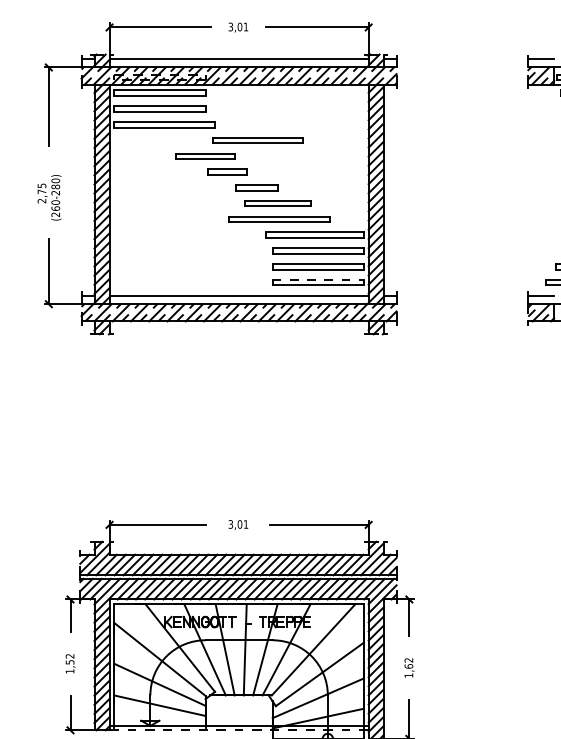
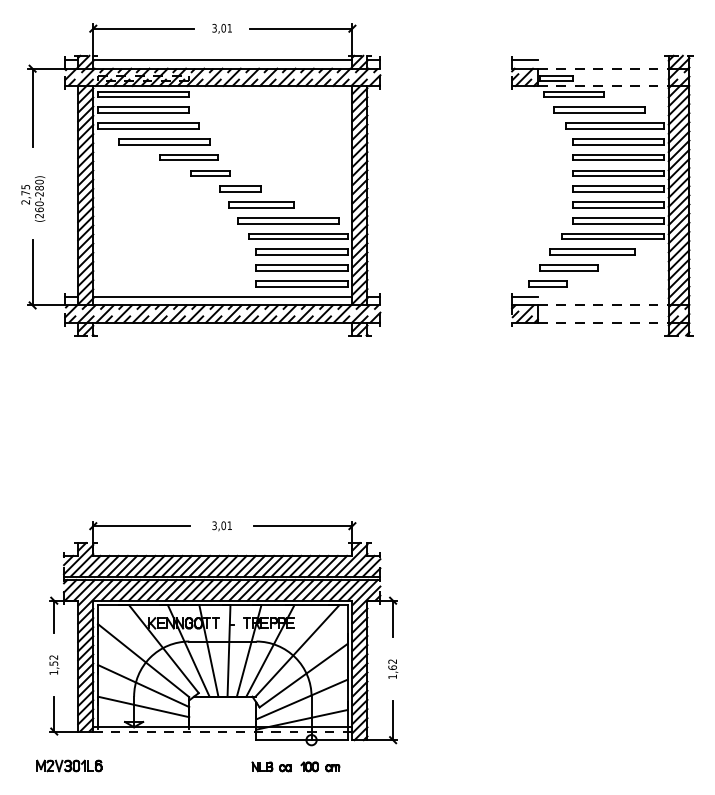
part: (257, 140) -> (164, 141), moved
part: (279, 219) -> (288, 220), moved
line: (318, 280) -> (302, 281), dashed -> solid

